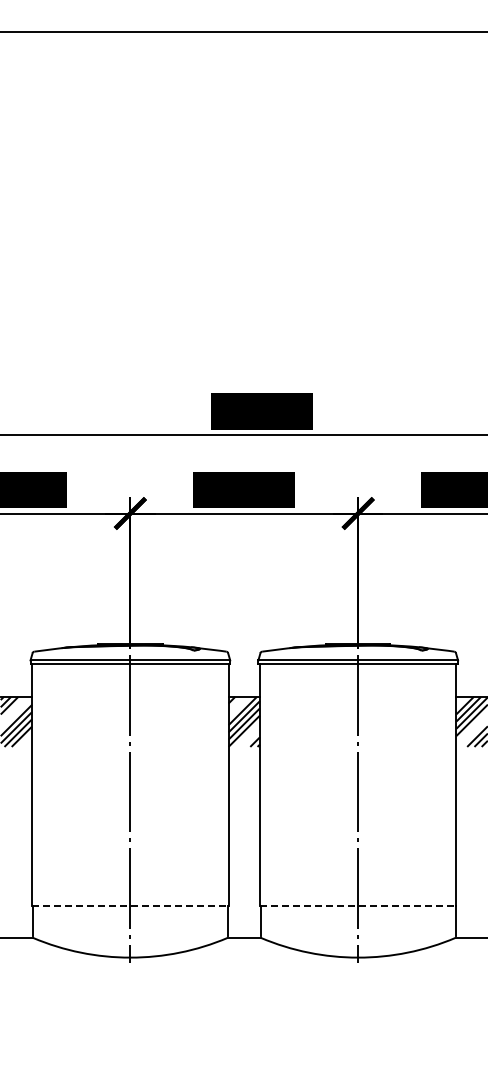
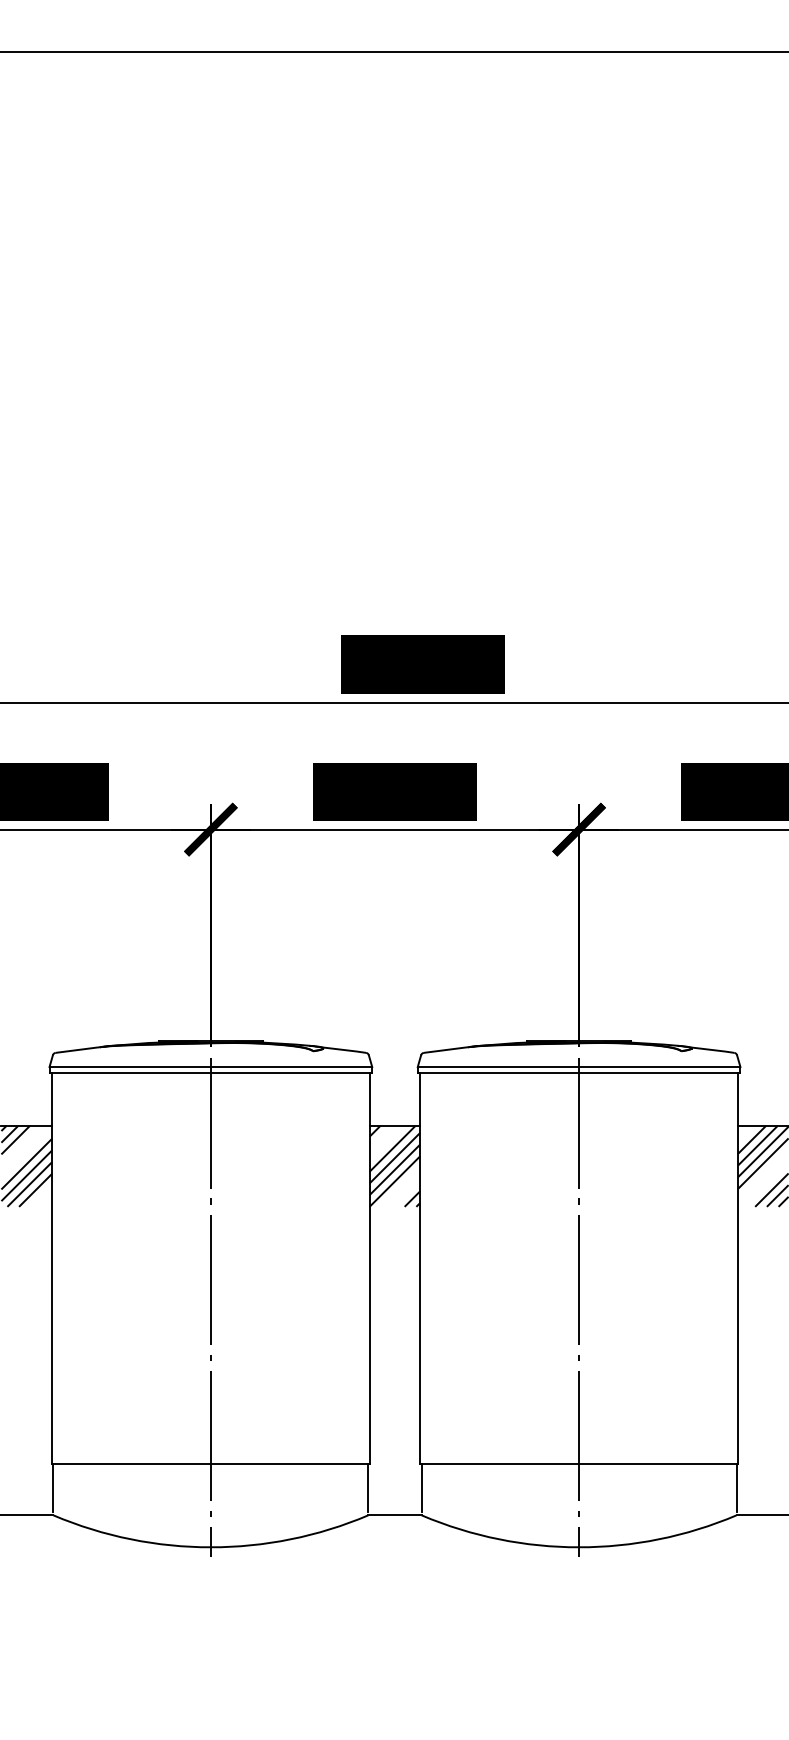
line: (130, 906) -> (211, 1464), dashed -> solid
line: (358, 906) -> (579, 1464), dashed -> solid

